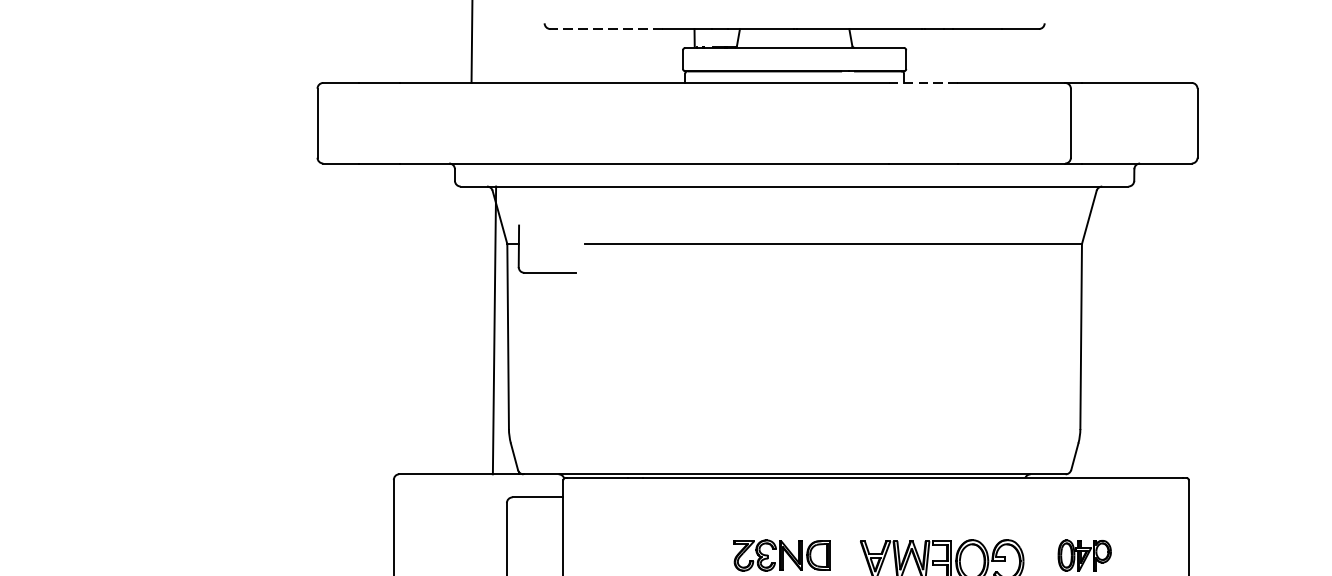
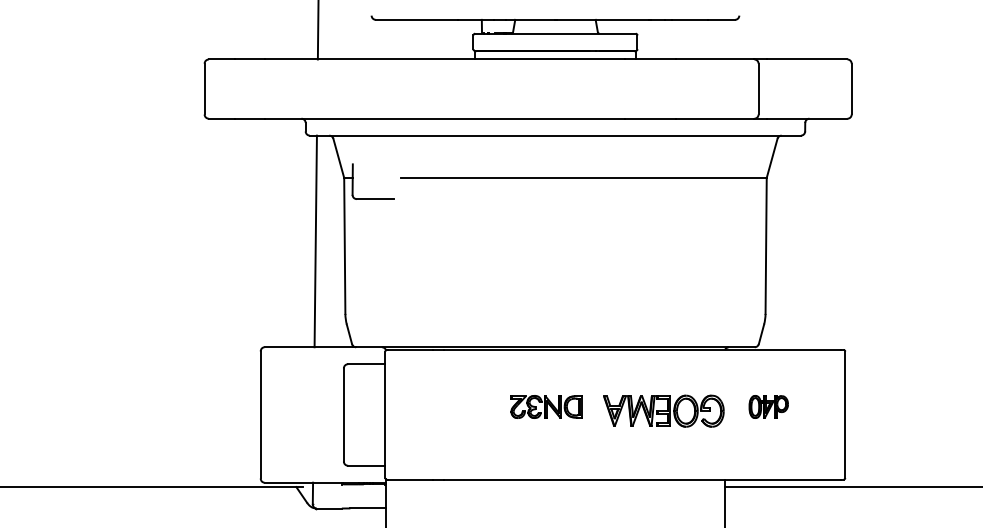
line: (605, 28) -> (416, 19), dashed -> solid
line: (923, 82) -> (650, 59), dashed -> solid
line: (494, 330) -> (315, 241), moved

